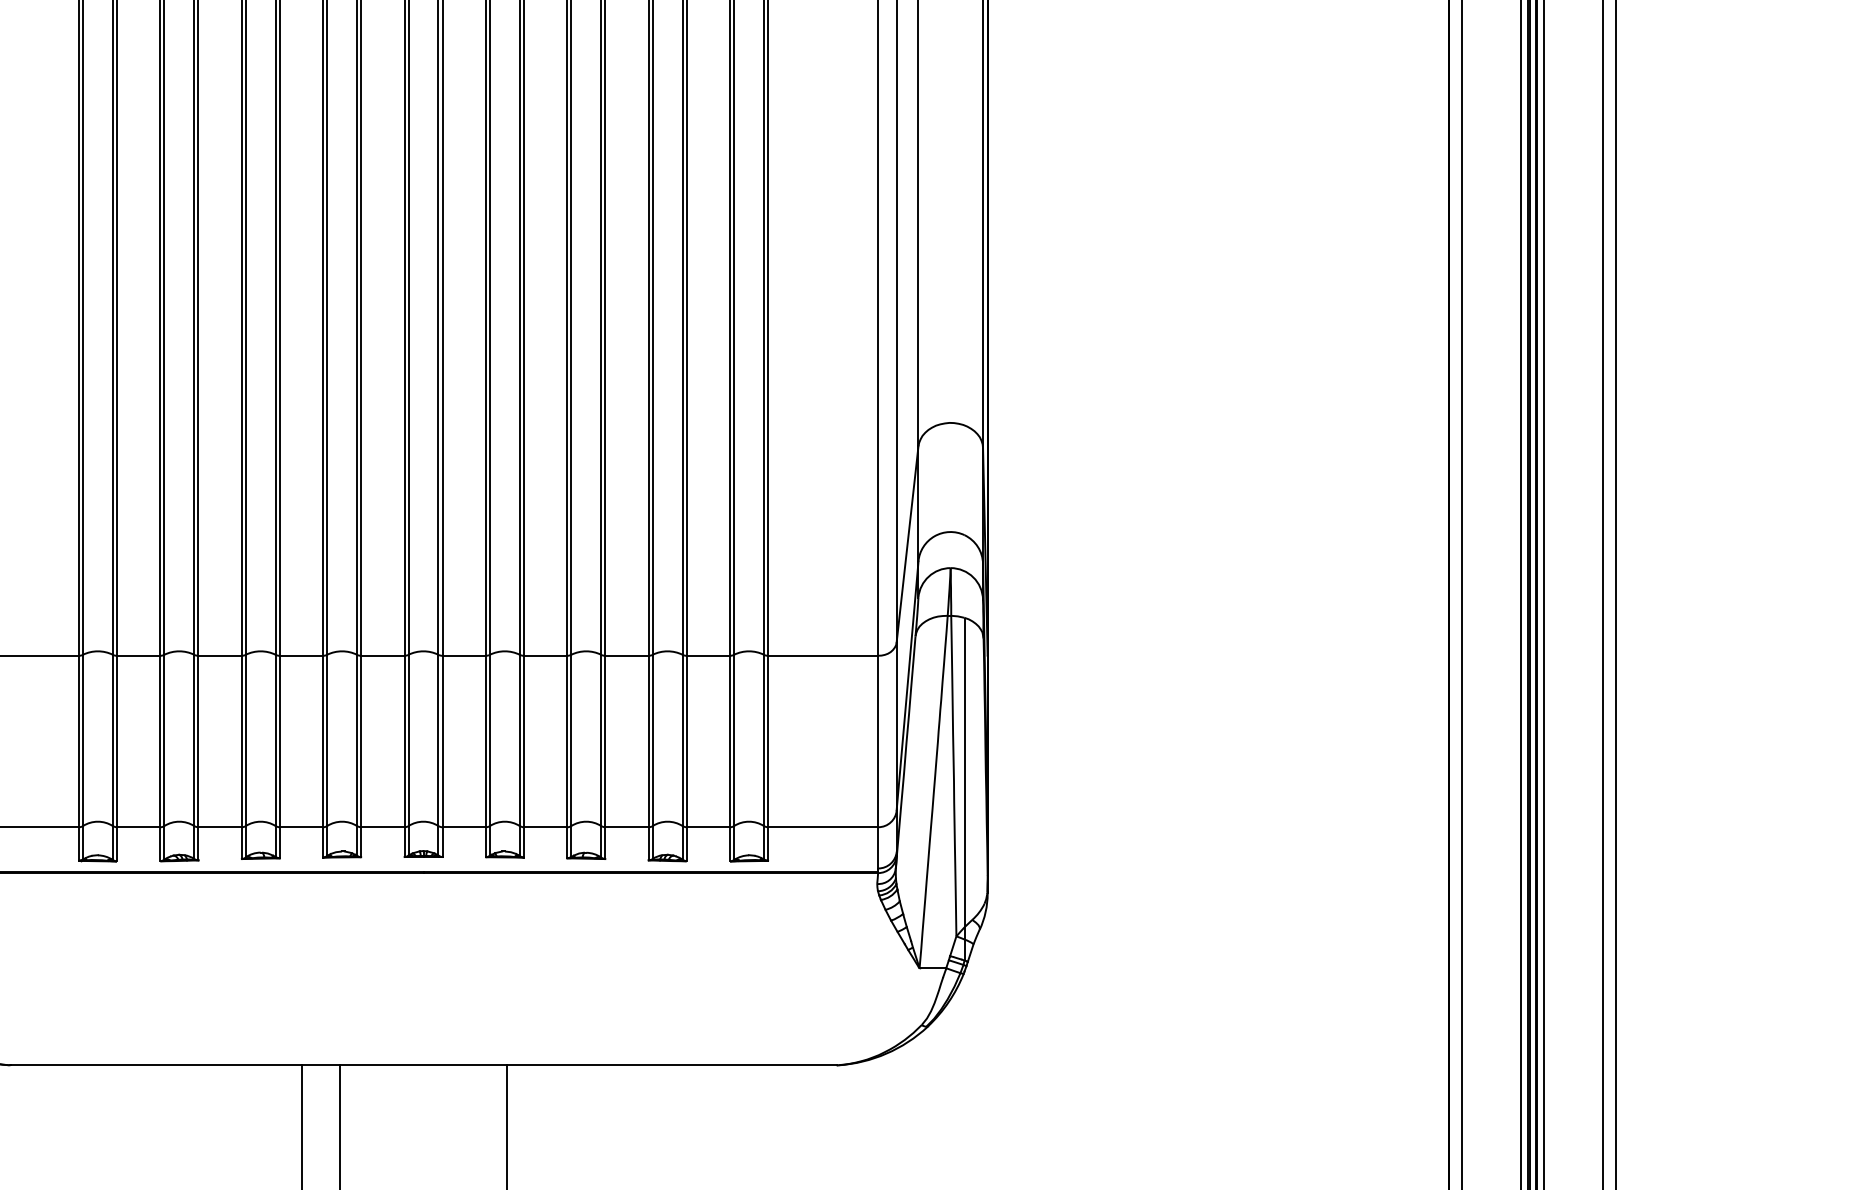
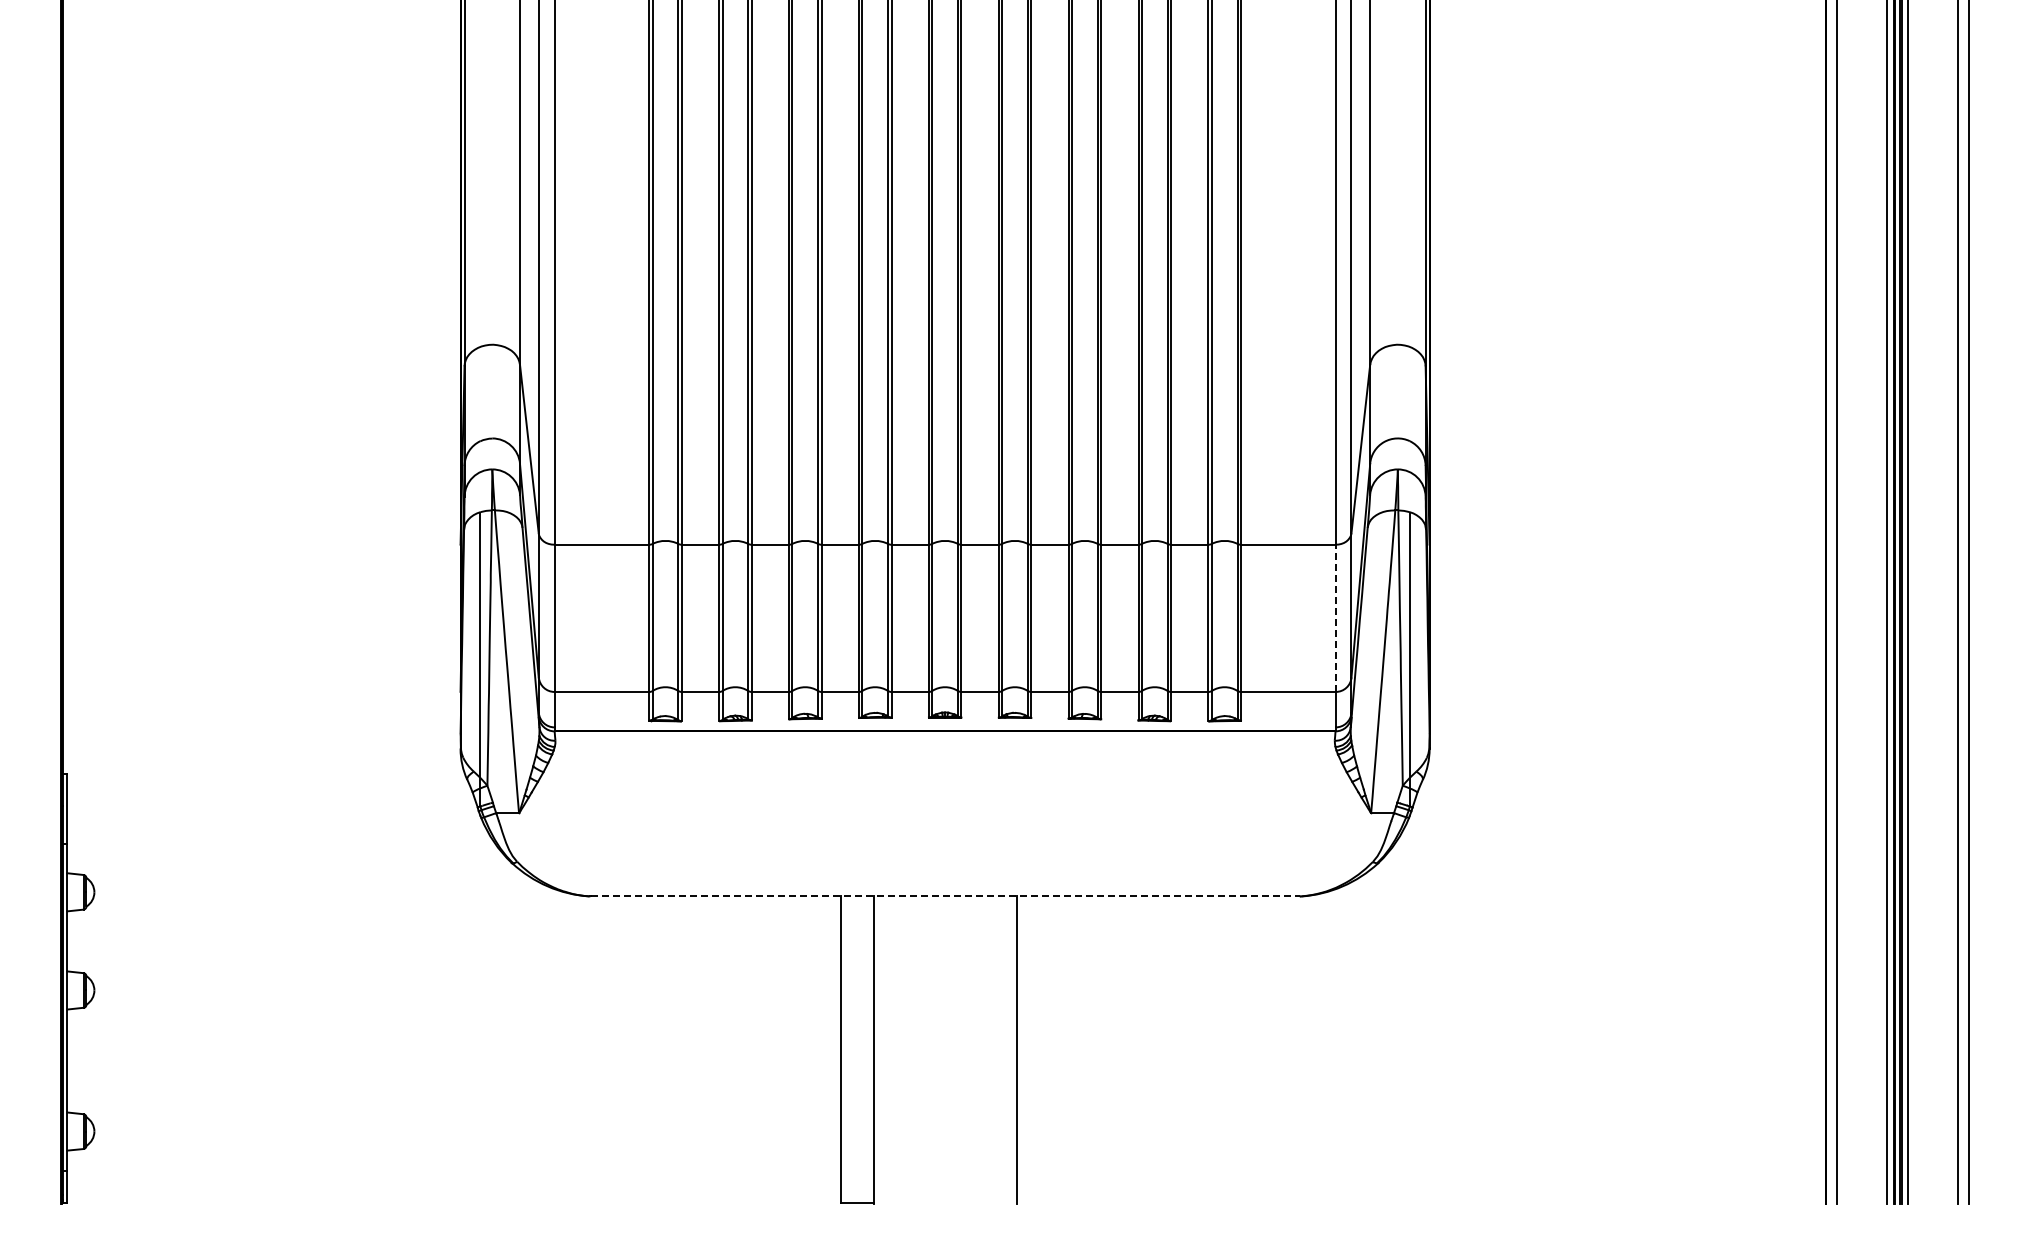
line: (878, 741) -> (1335, 618), solid -> dashed
line: (423, 1065) -> (945, 896), solid -> dashed

